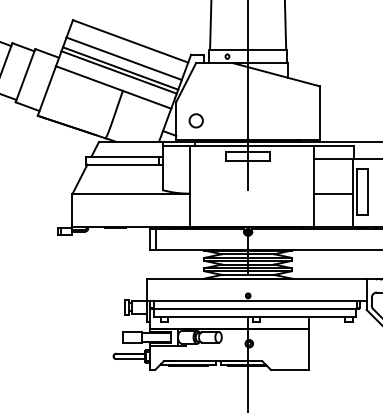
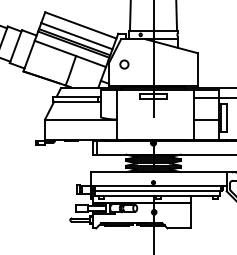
circle: (196, 120) -> (124, 64), moved

